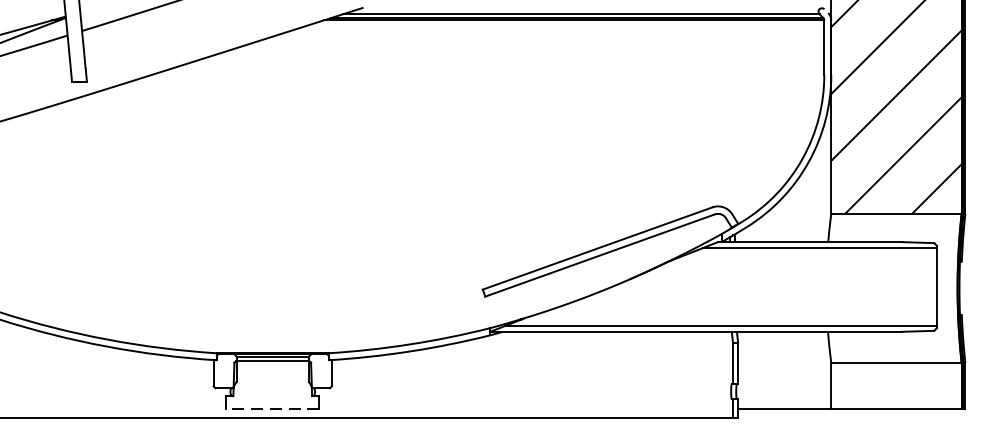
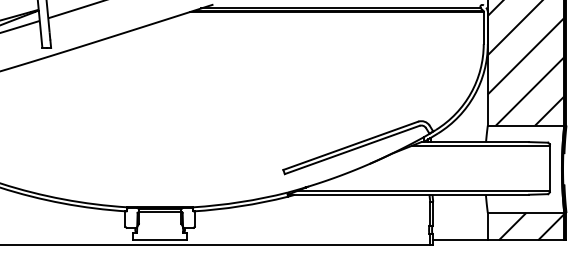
hatch: (905, 385) -> (531, 226), added
line: (271, 409) -> (159, 240), dashed -> solid

